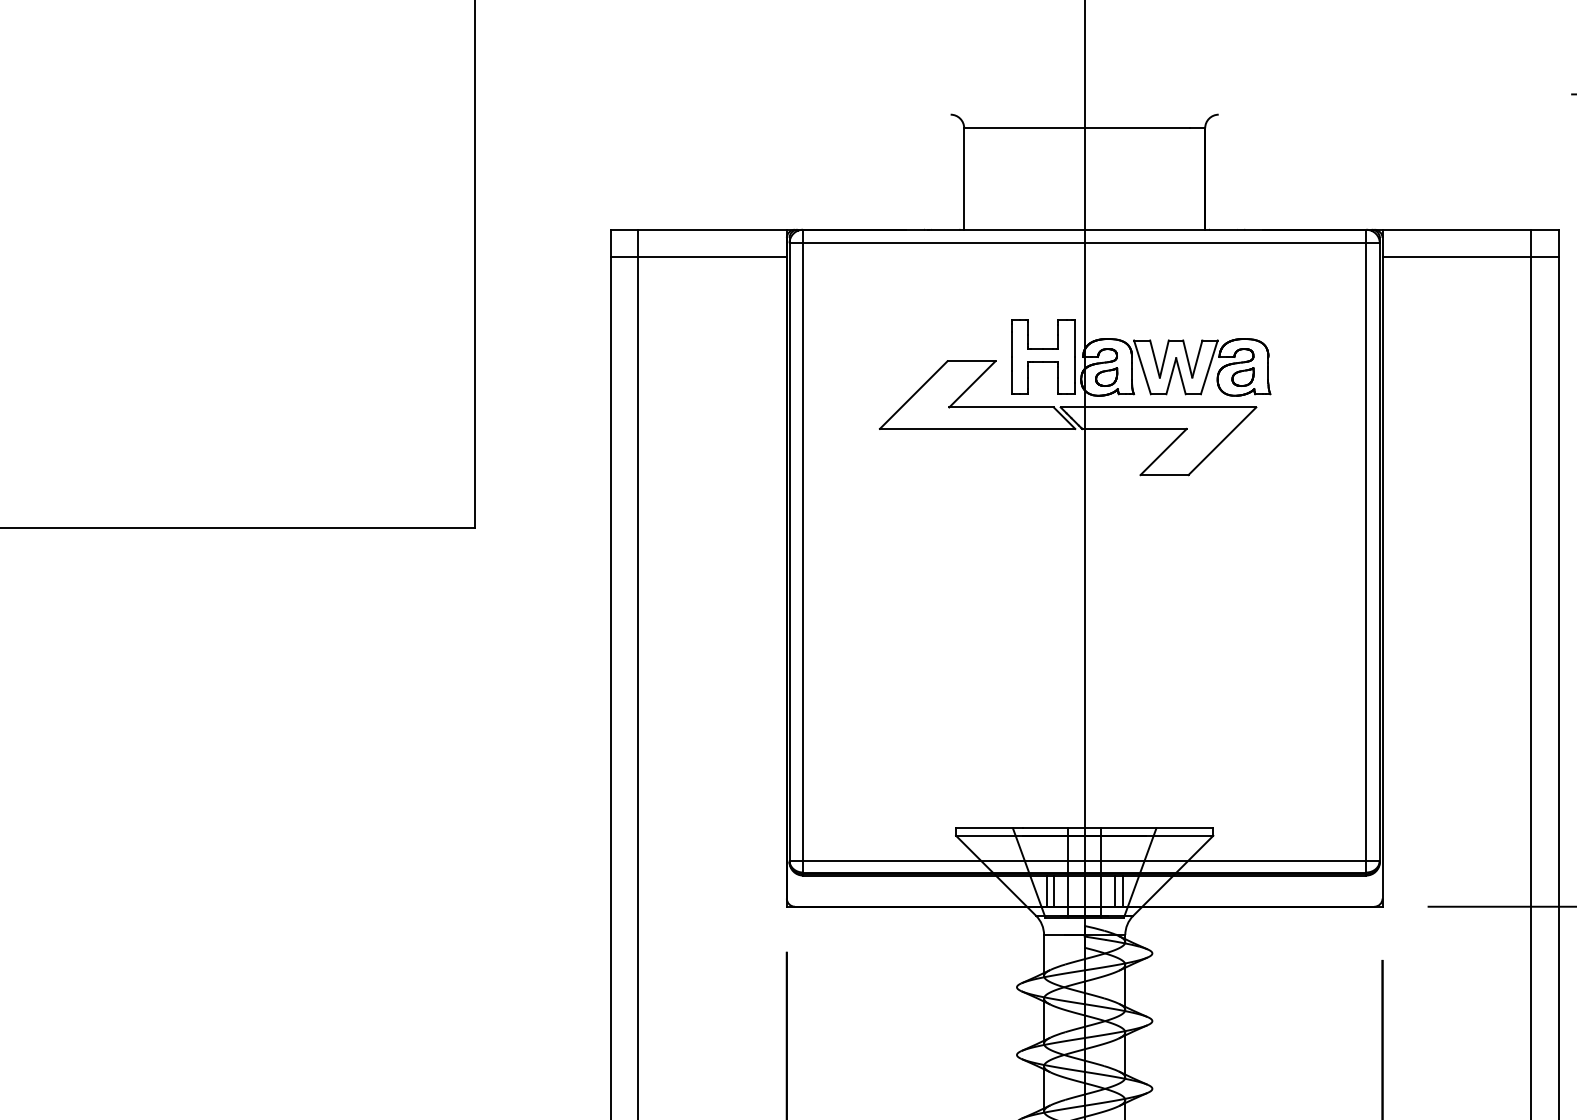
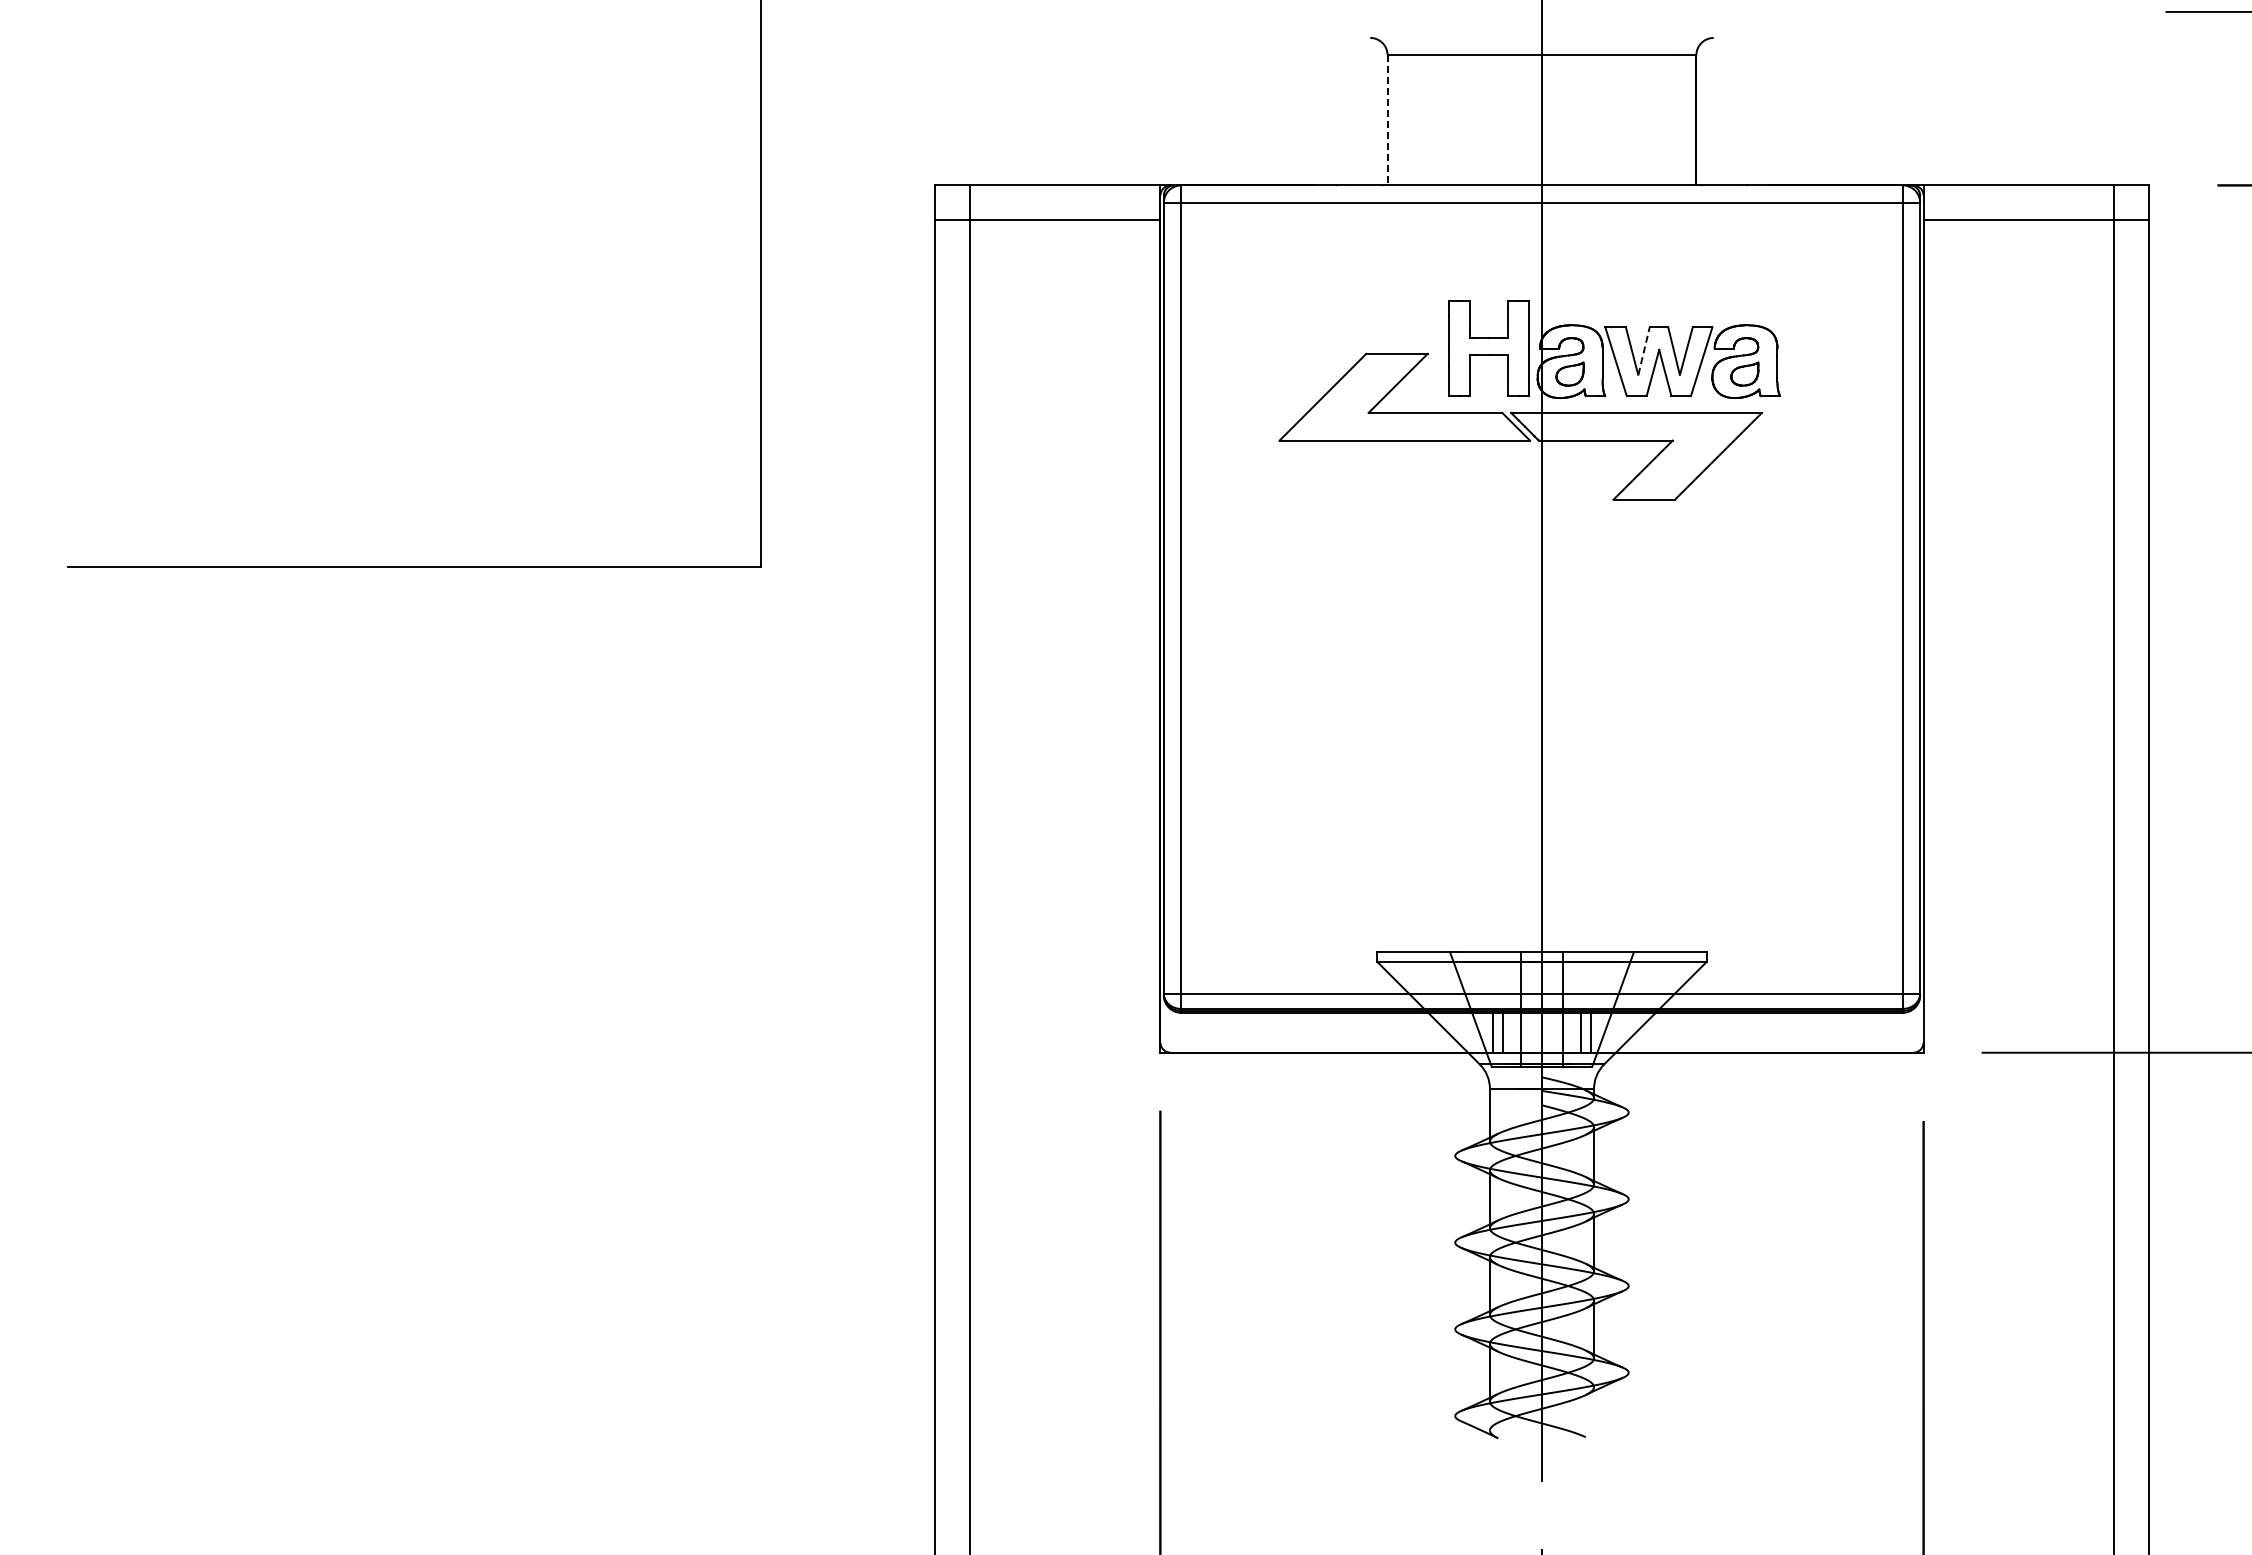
line: (964, 179) -> (1387, 120), solid -> dashed
line: (1164, 358) -> (1644, 350), solid -> dashed

